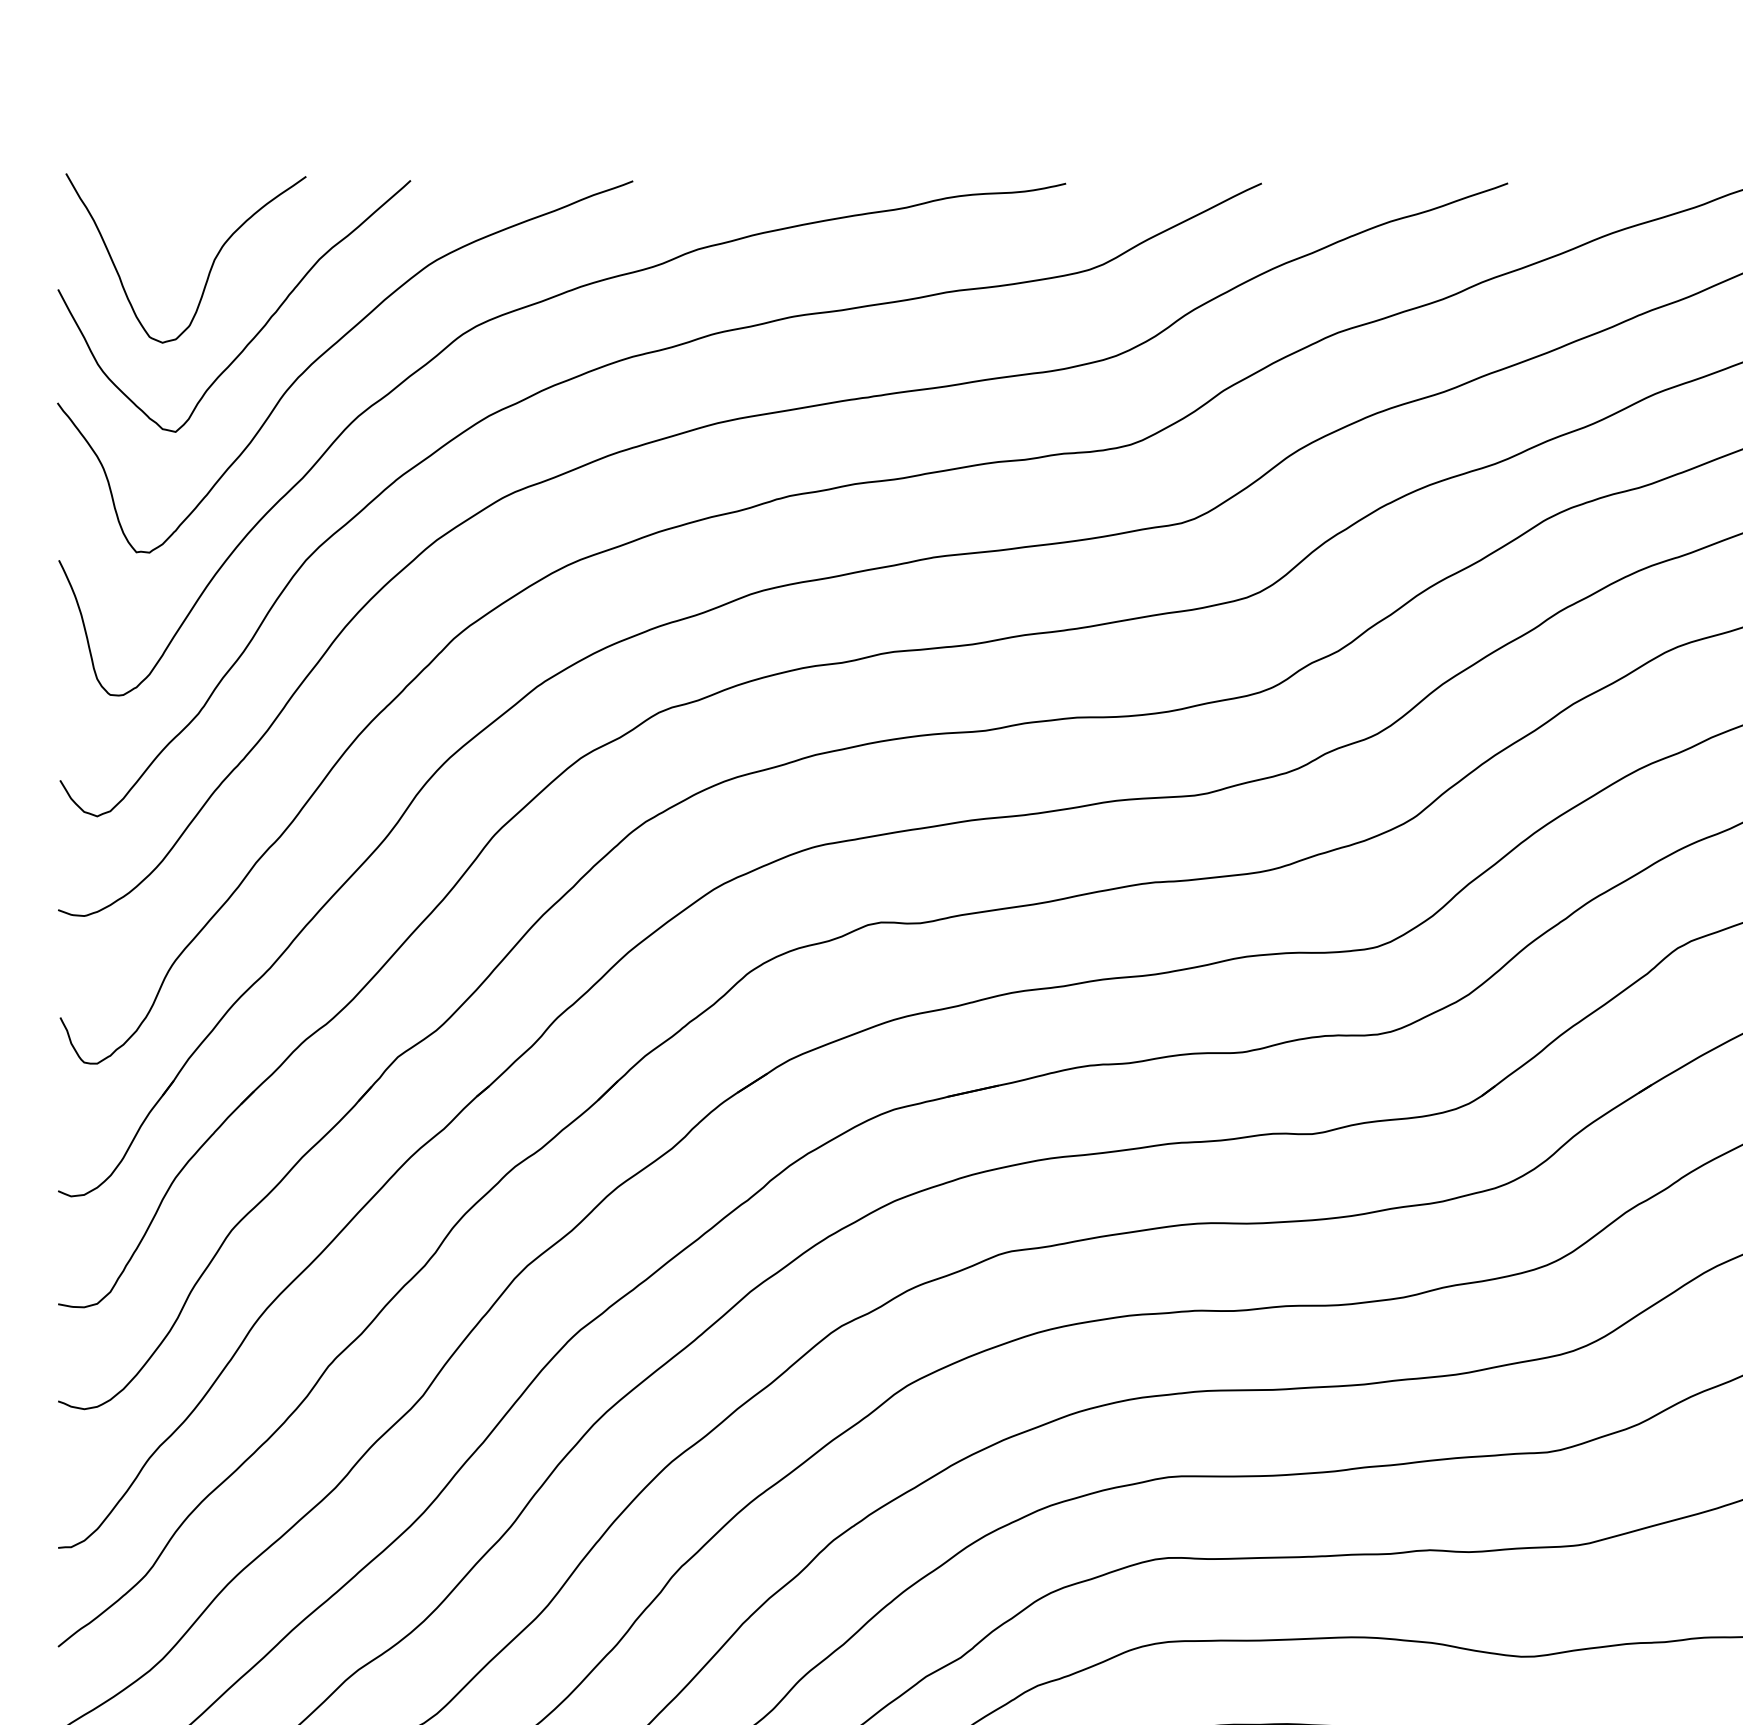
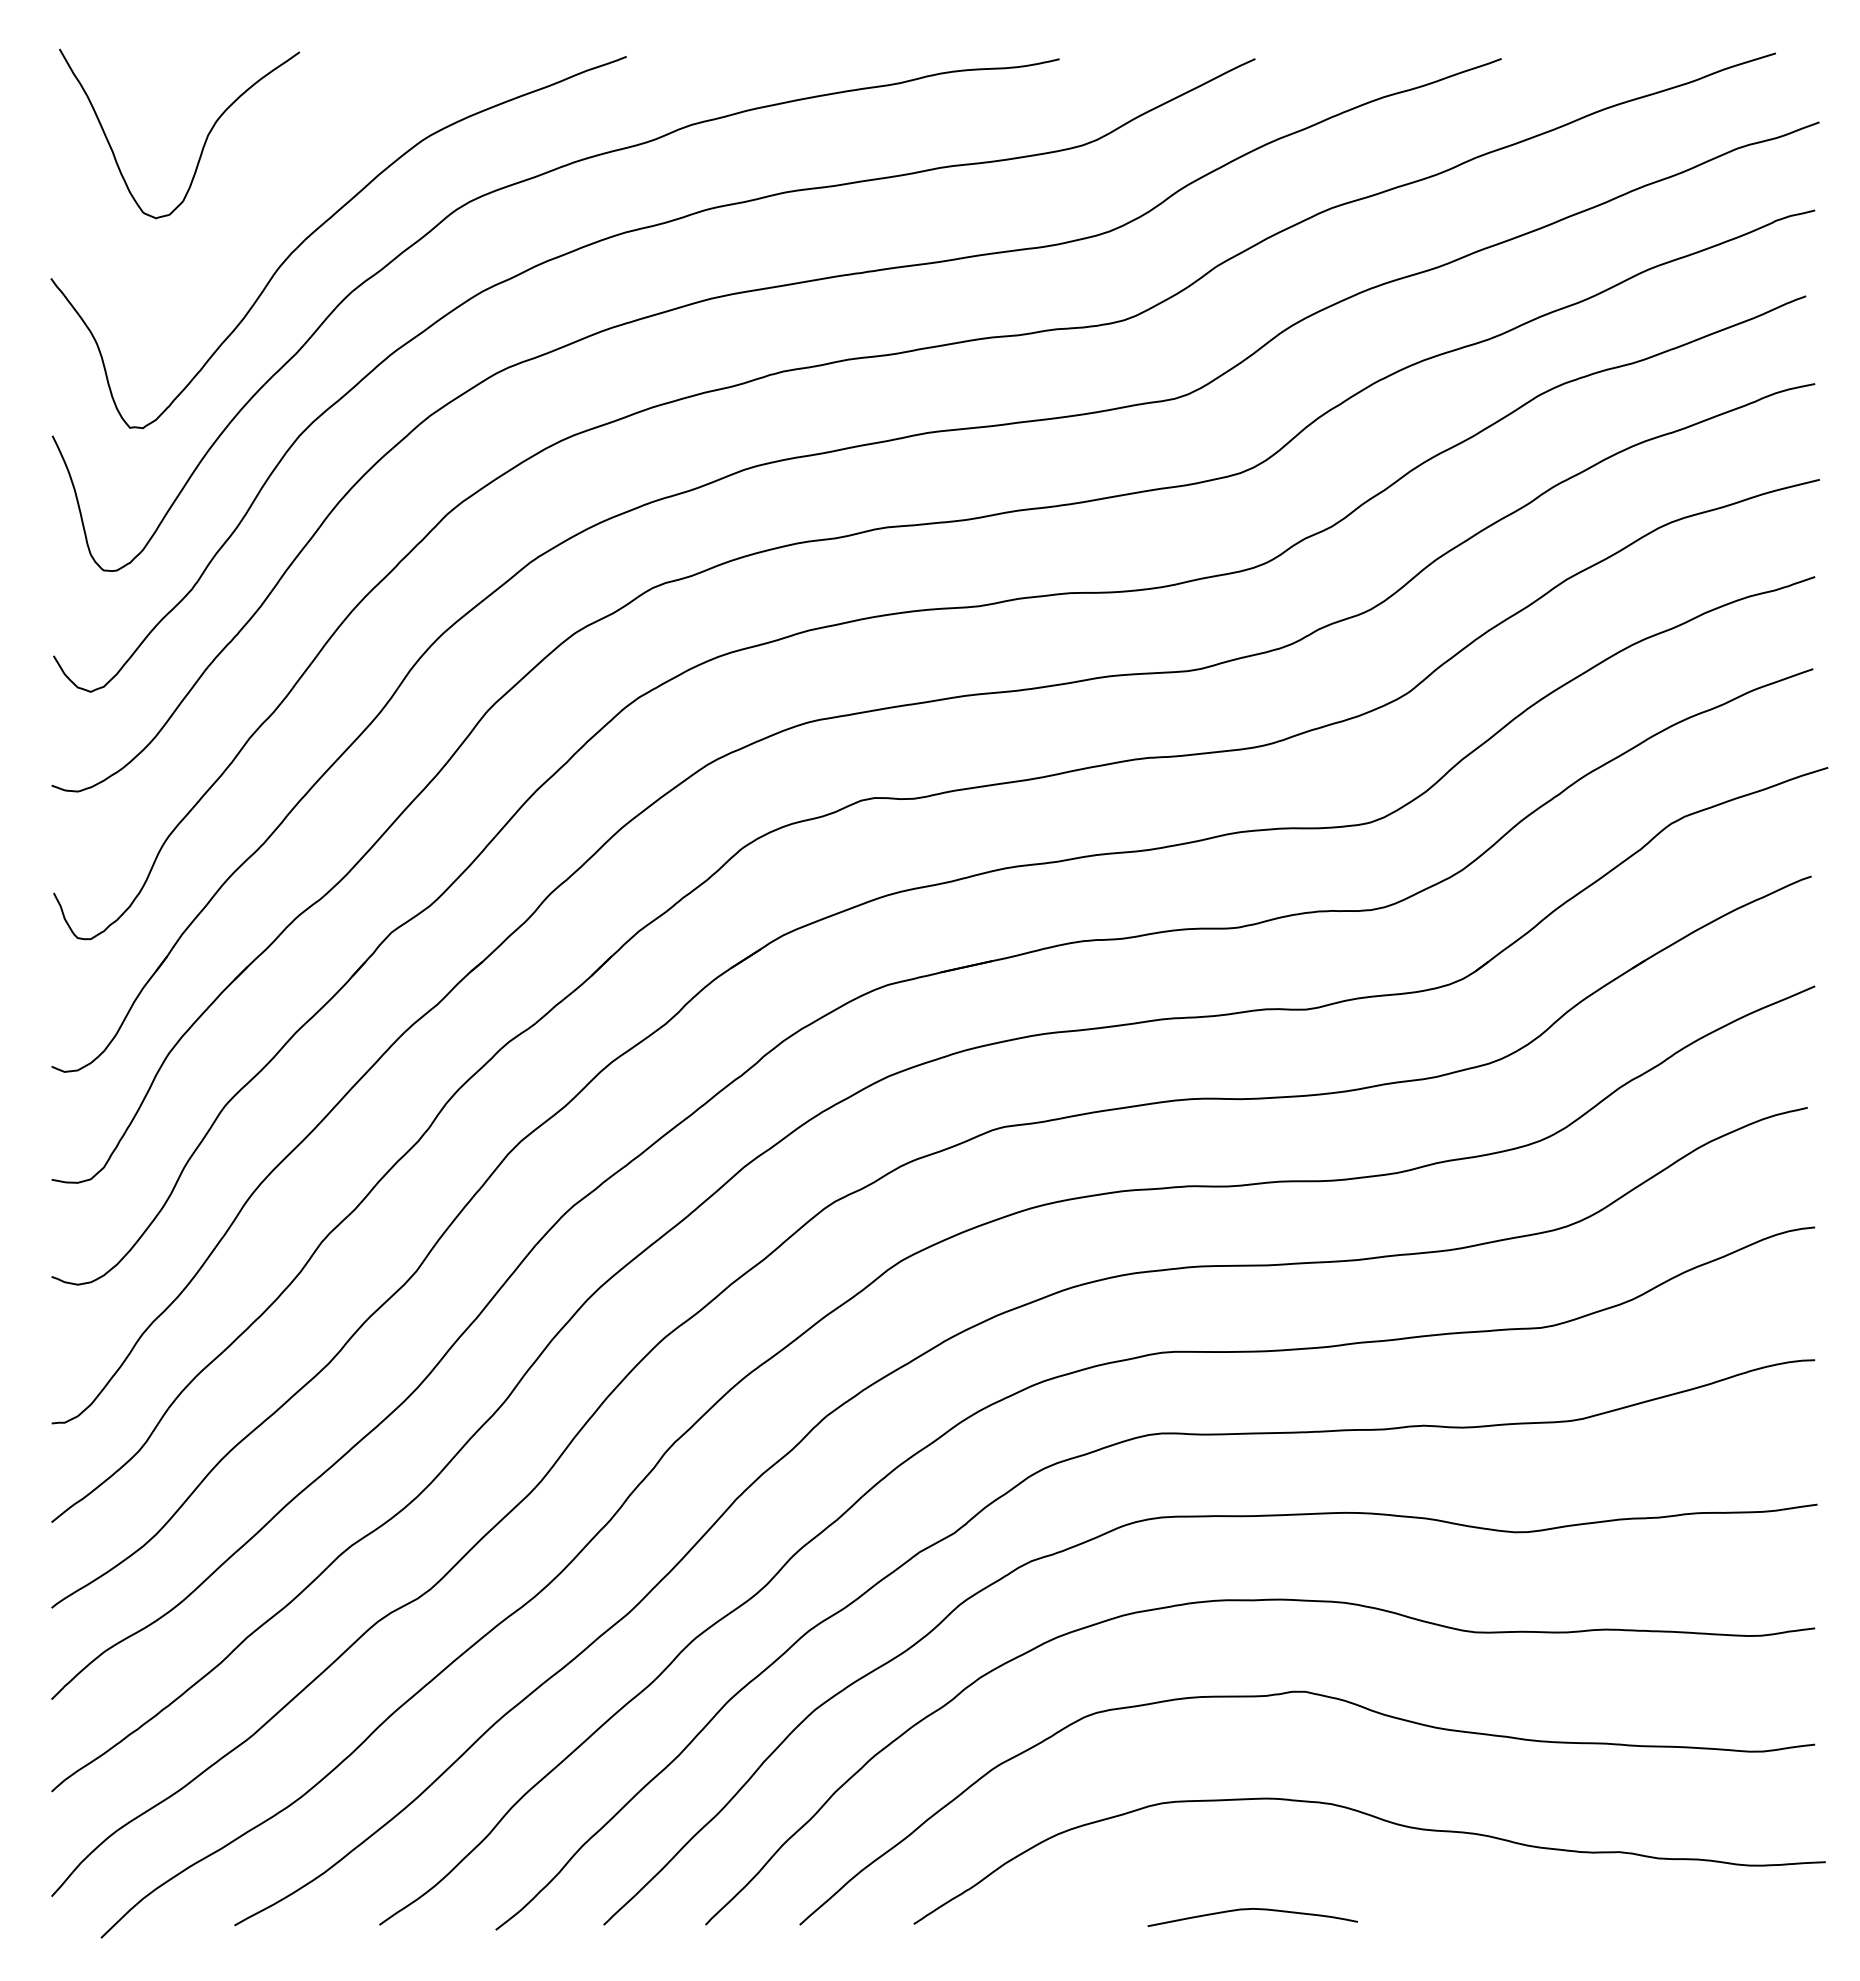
curve: (261, 326) -> (255, 202), removed

